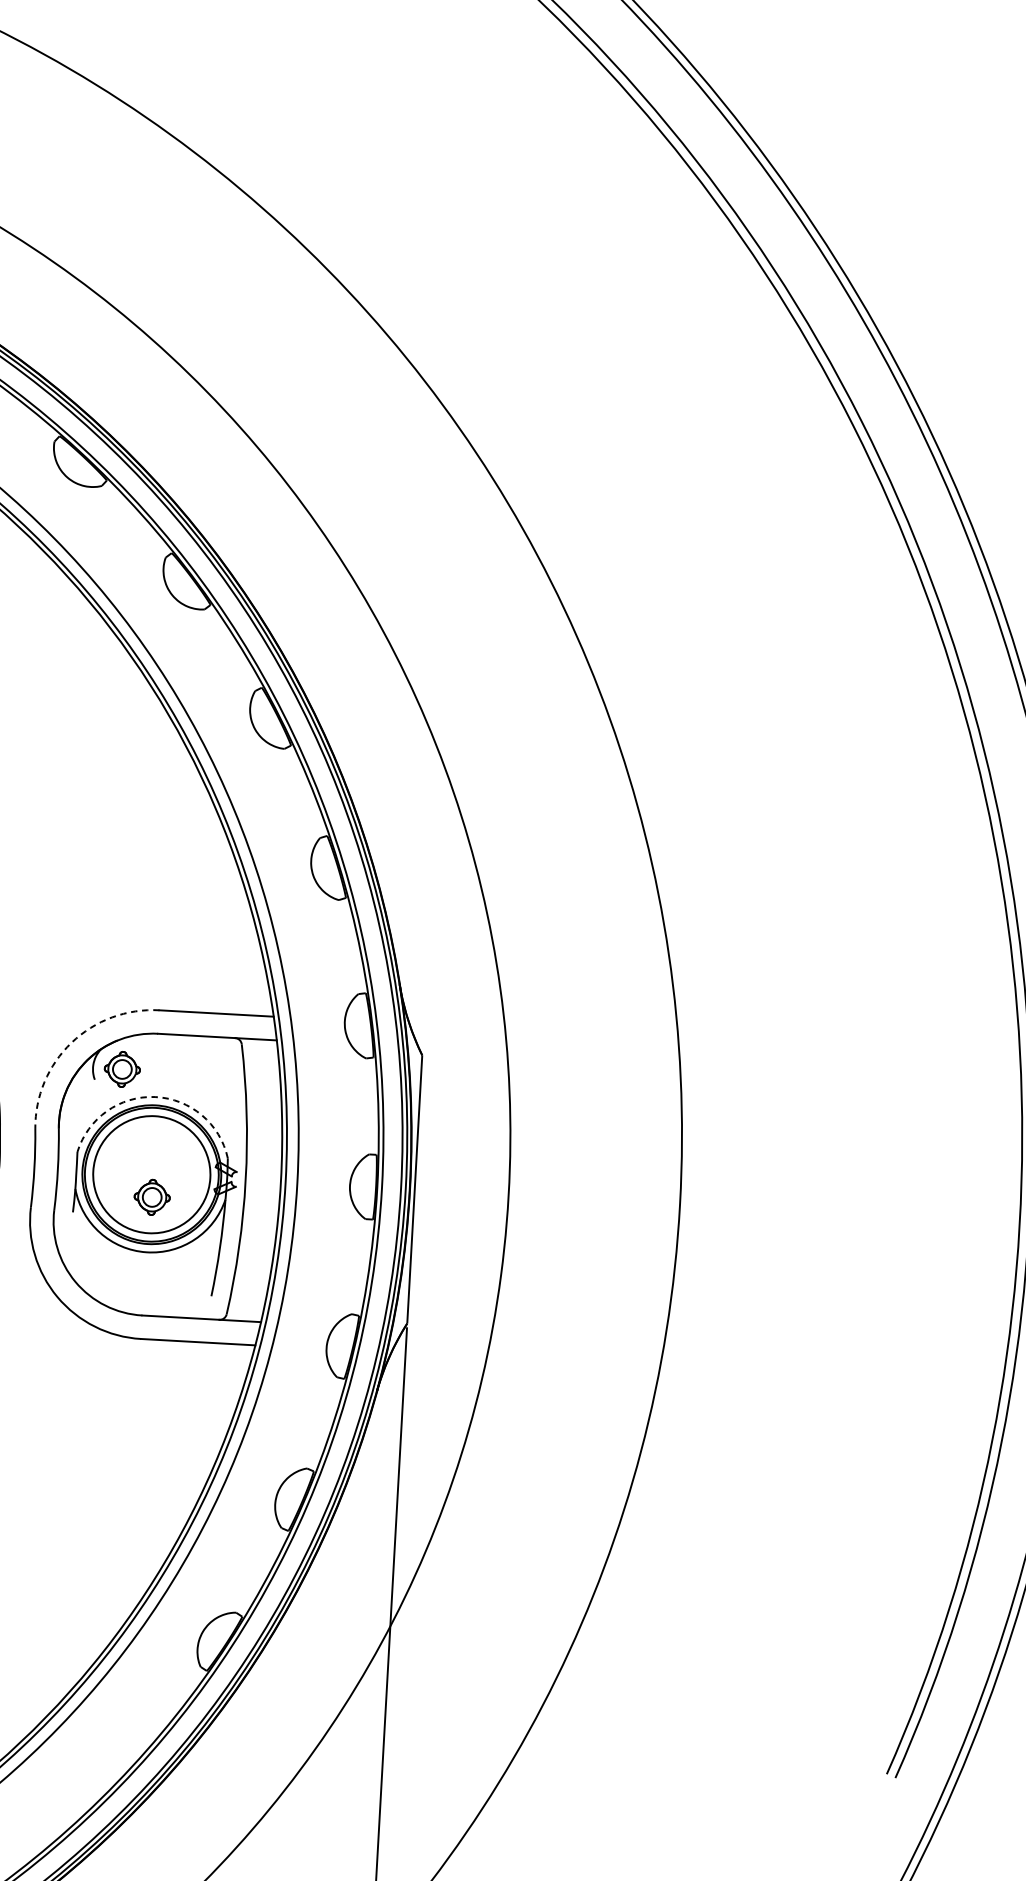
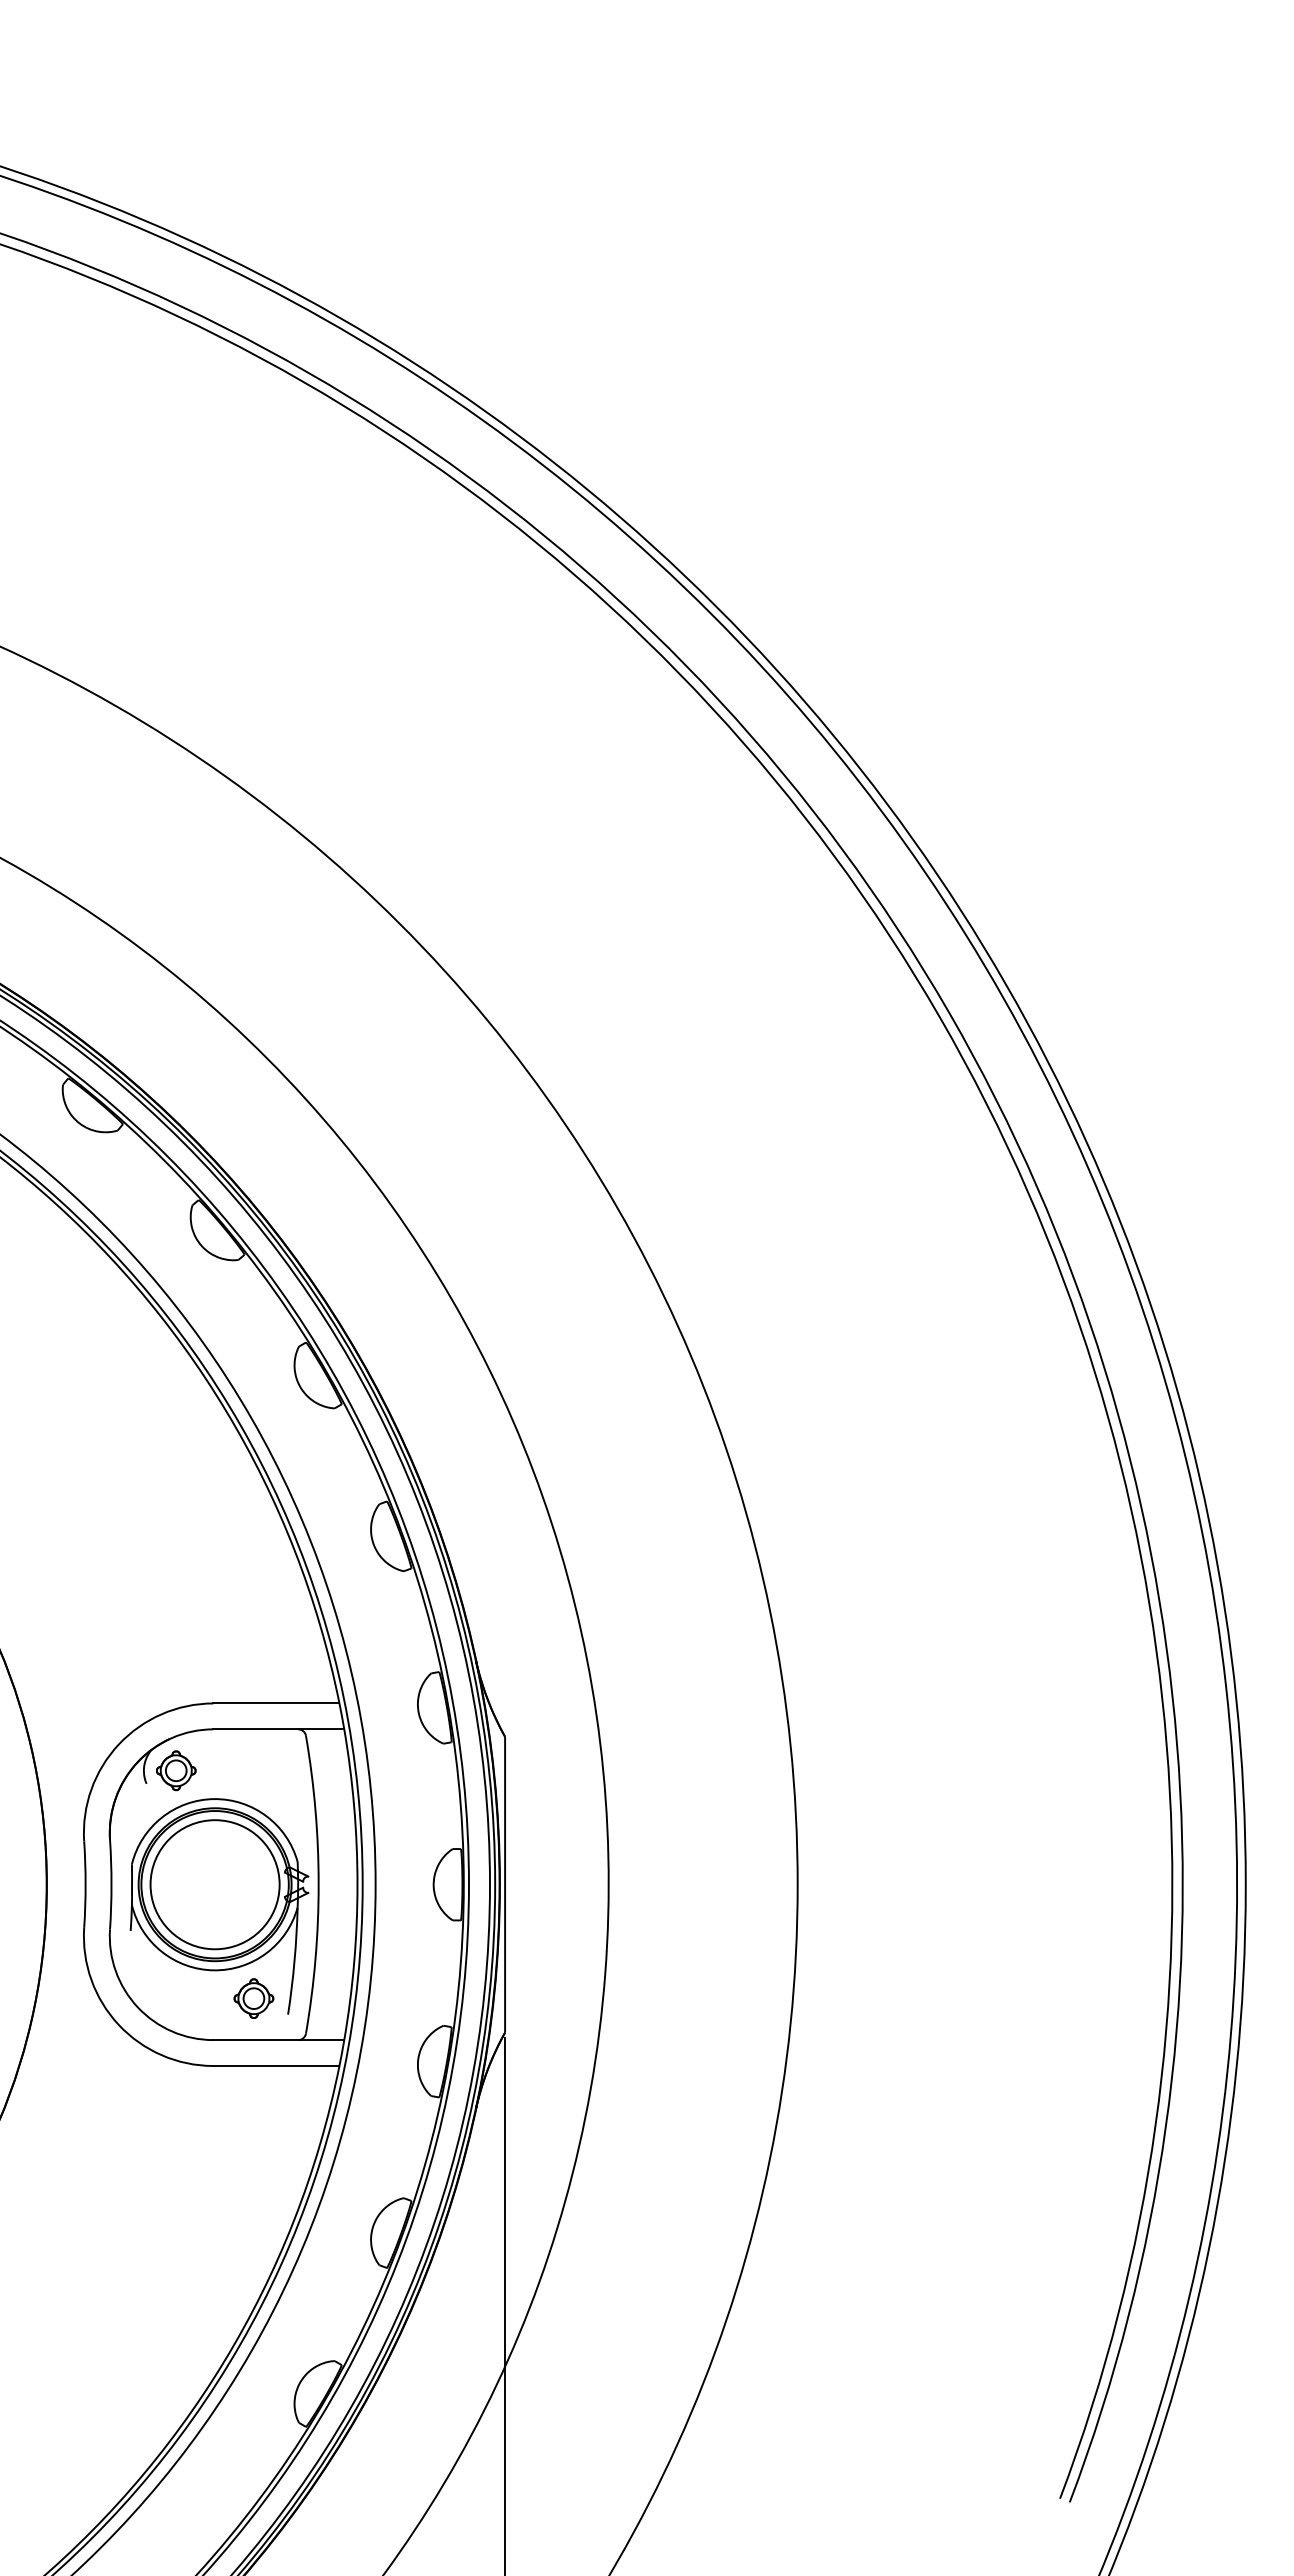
arc: (71, 1042) -> (118, 1744), dashed -> solid
arc: (154, 1097) -> (213, 1799), dashed -> solid
part: (151, 1197) -> (253, 1998), moved

